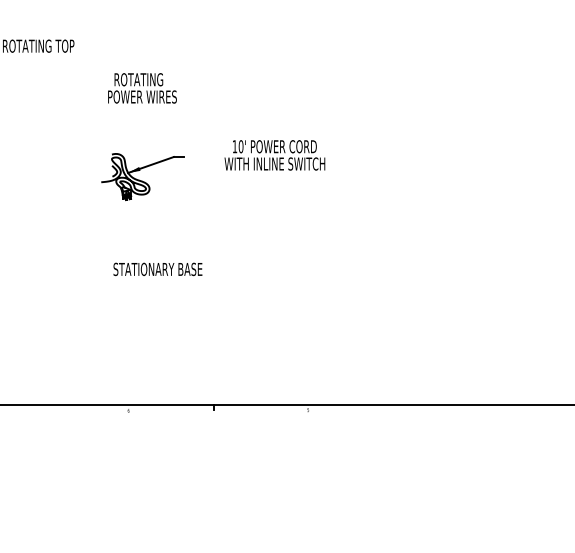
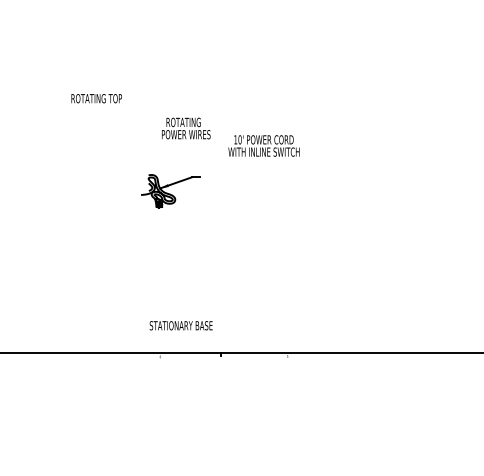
text: (142, 88) -> (186, 128), moved
text: (274, 154) -> (263, 145), moved
text: (156, 269) -> (180, 325), moved

